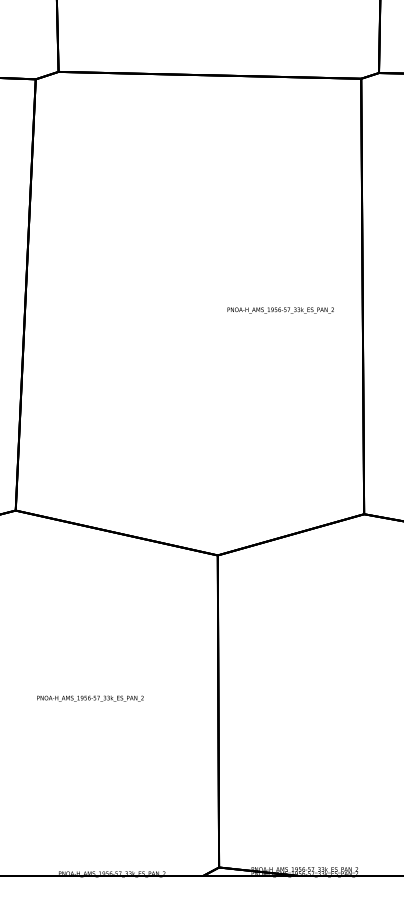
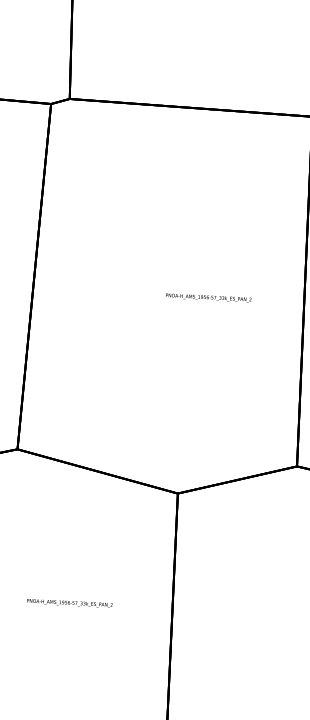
text: (280, 310) -> (208, 298), moved

